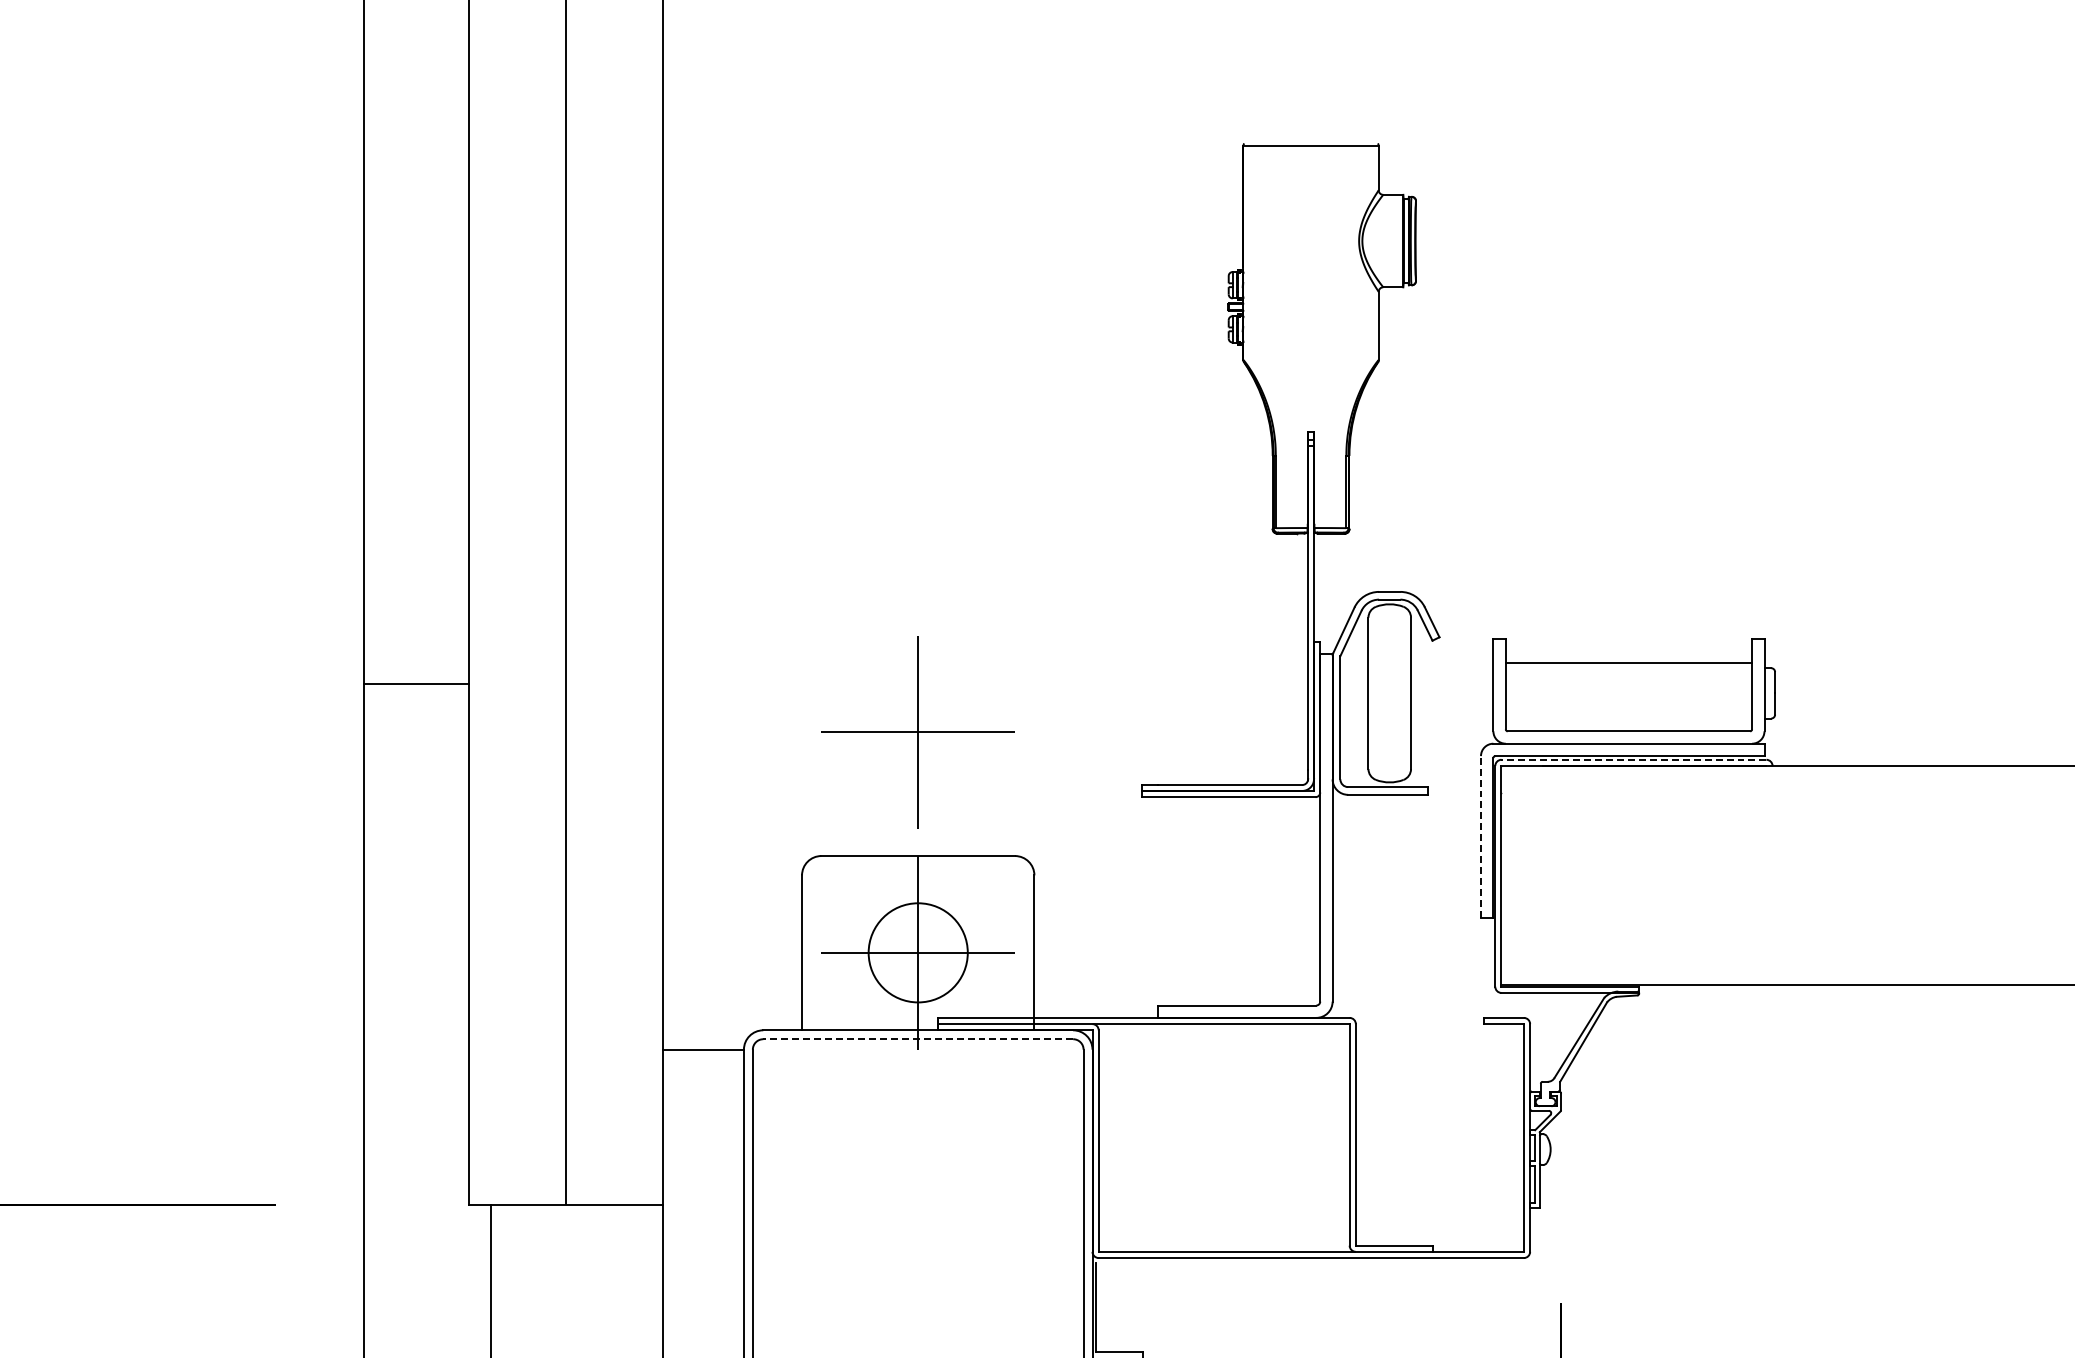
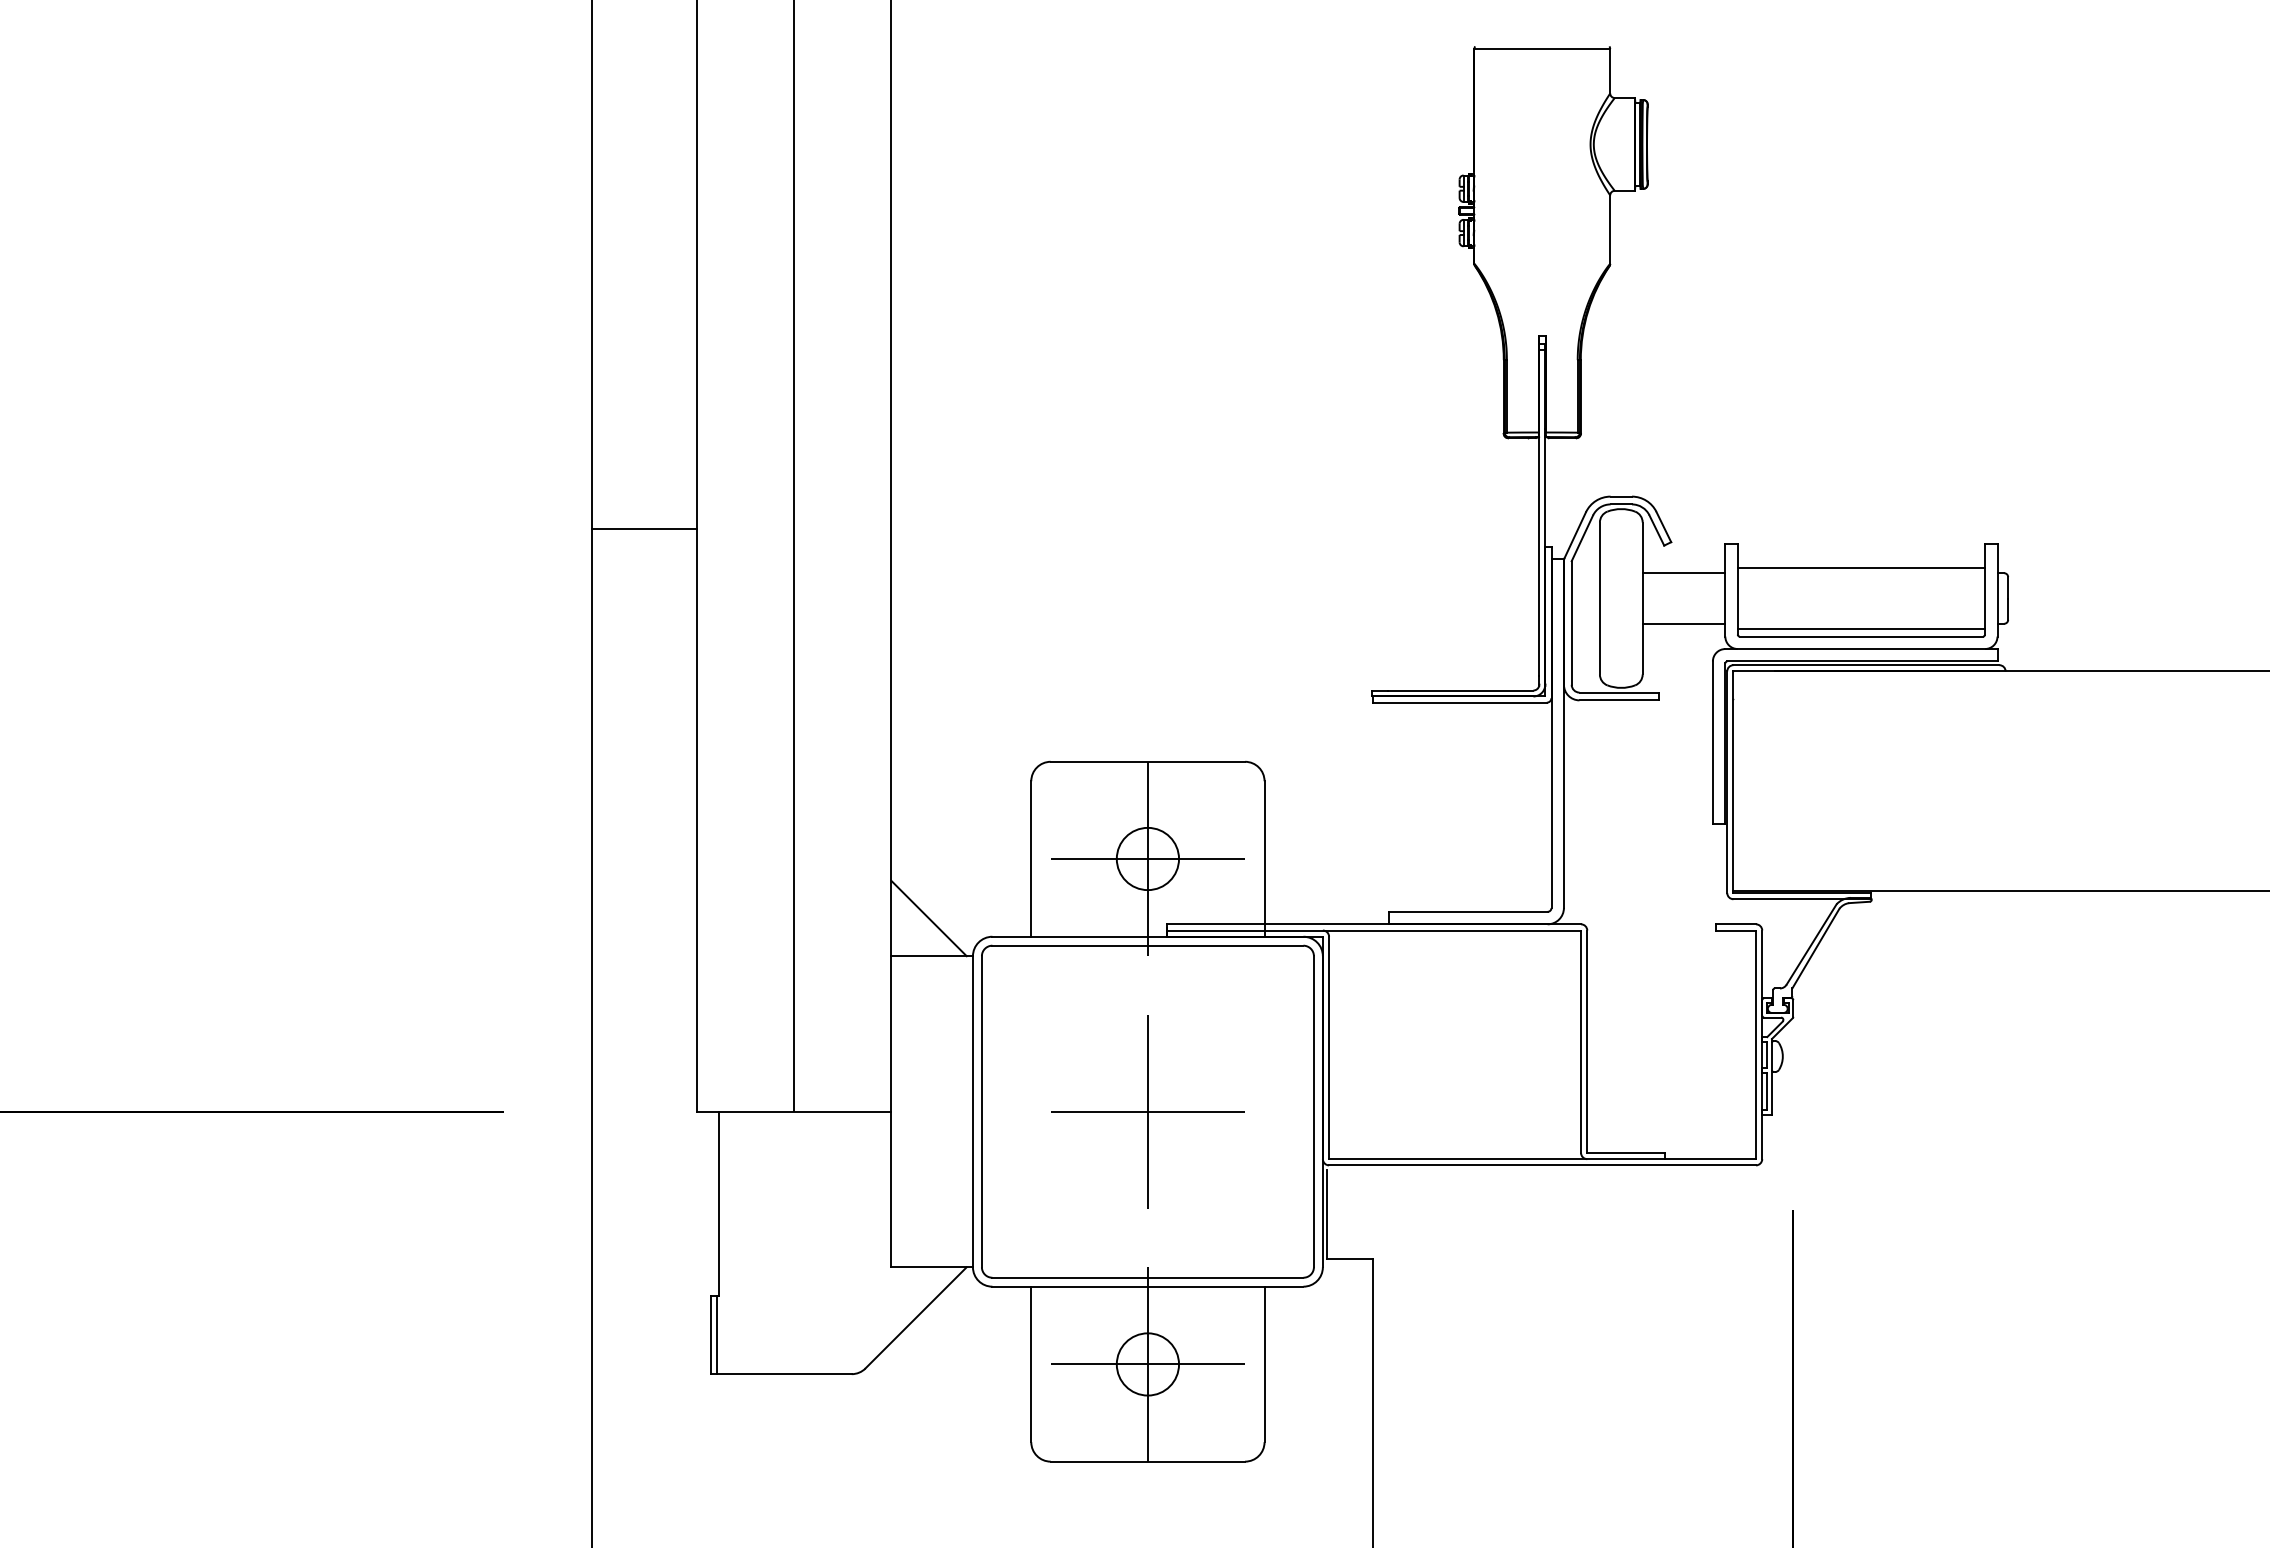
line: (1451, 668) -> (1683, 573), added
line: (415, 684) -> (643, 528), moved
line: (1451, 718) -> (1683, 623), added
line: (1629, 724) -> (1861, 629), added
part: (917, 732) -> (1147, 1111), moved
line: (1634, 760) -> (1866, 665), dashed -> solid
line: (1480, 836) -> (1712, 742), dashed -> solid
circle: (917, 952) -> (1147, 858), size x0.62
line: (699, 1012) -> (928, 918), added
line: (917, 1039) -> (1147, 945), dashed -> solid

